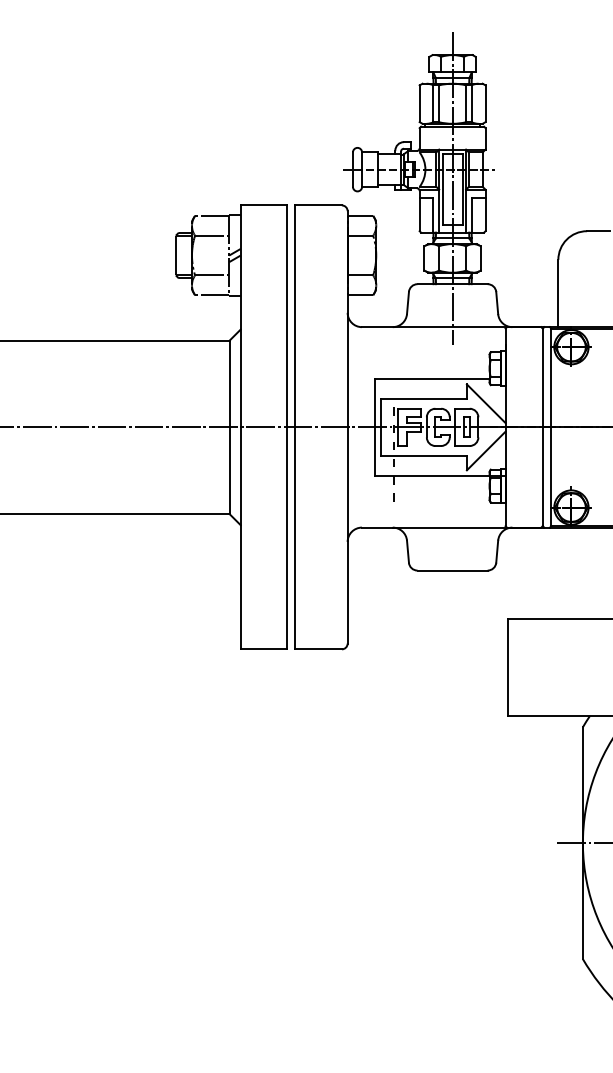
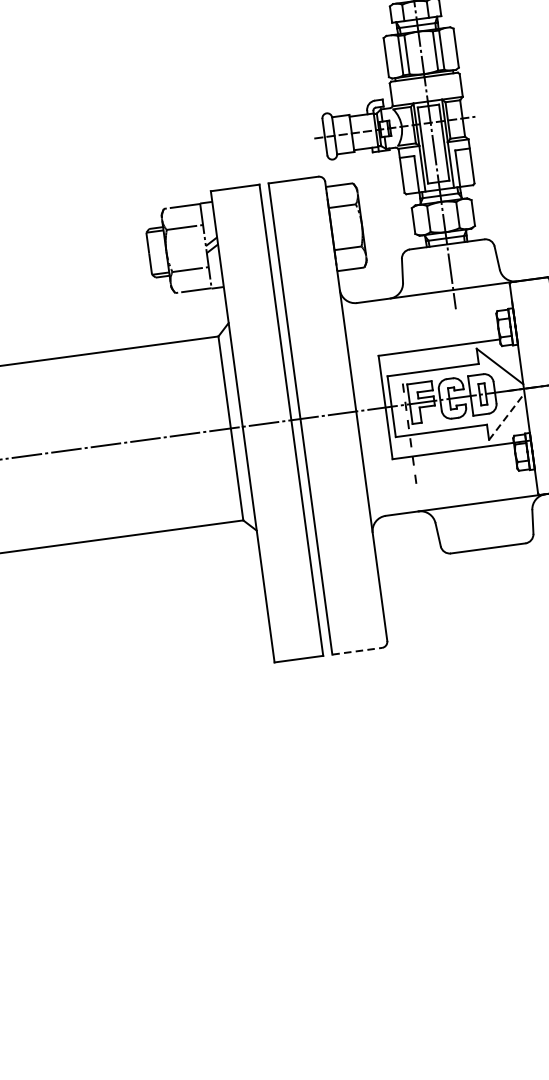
line: (486, 450) -> (506, 416), solid -> dashed
line: (319, 649) -> (358, 651), solid -> dashed

